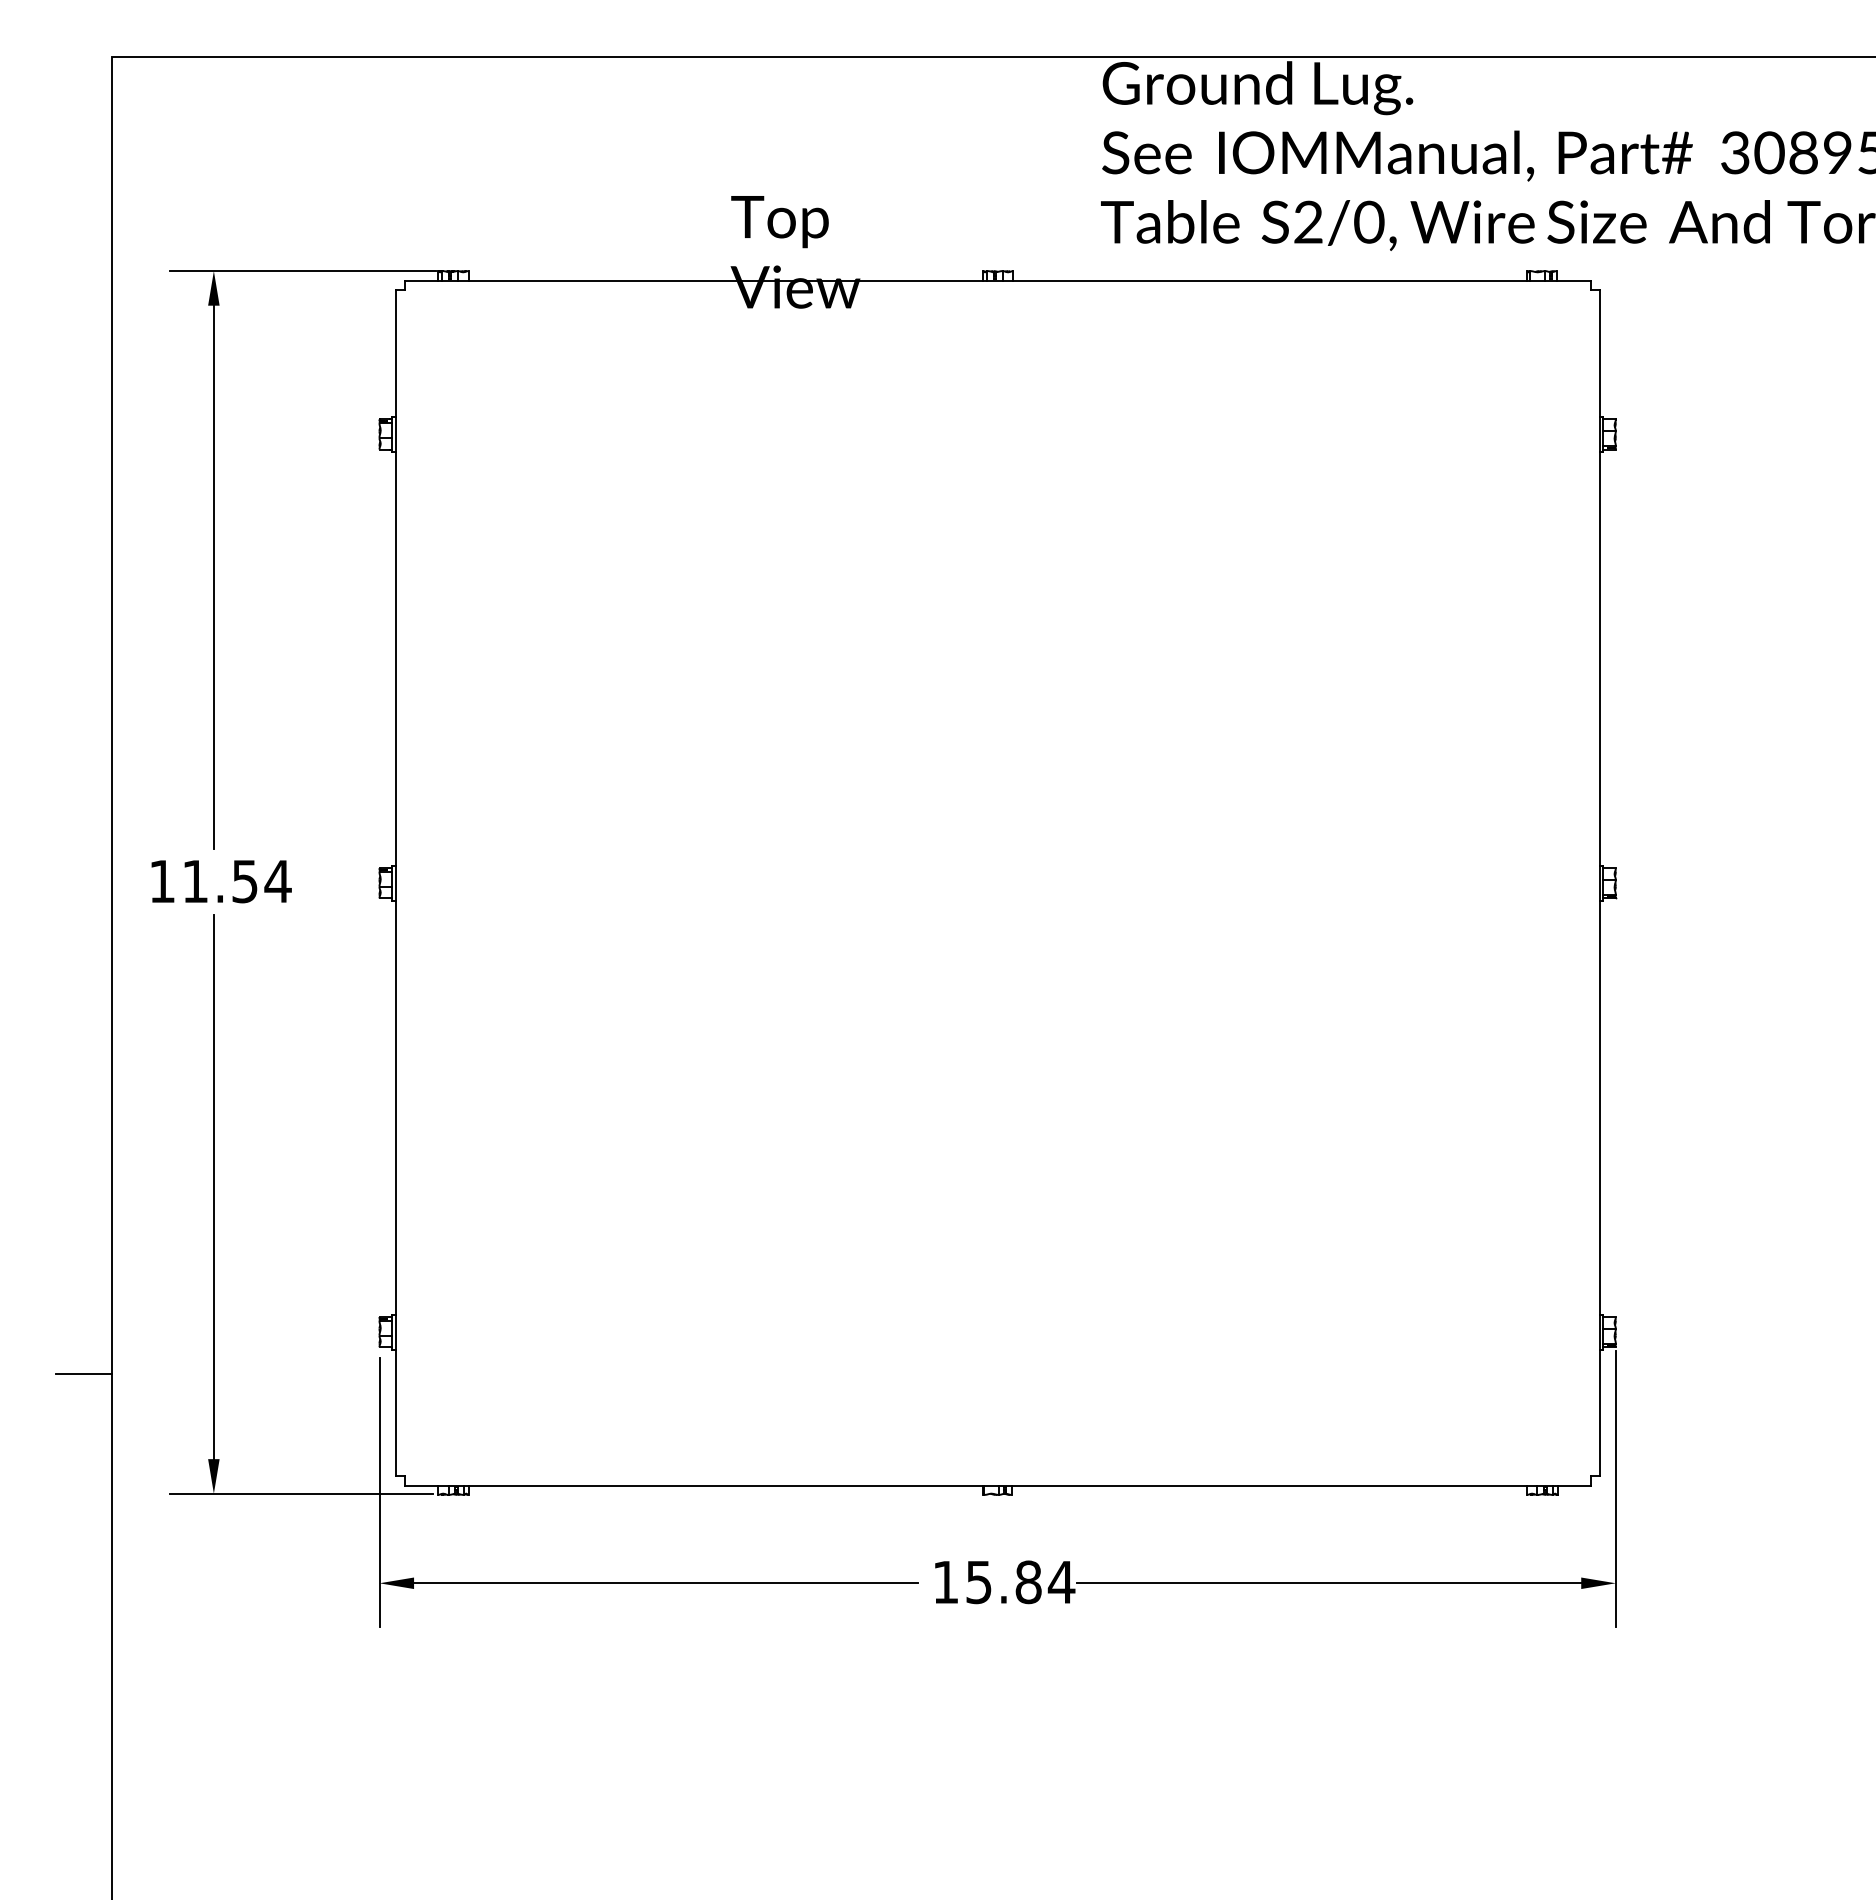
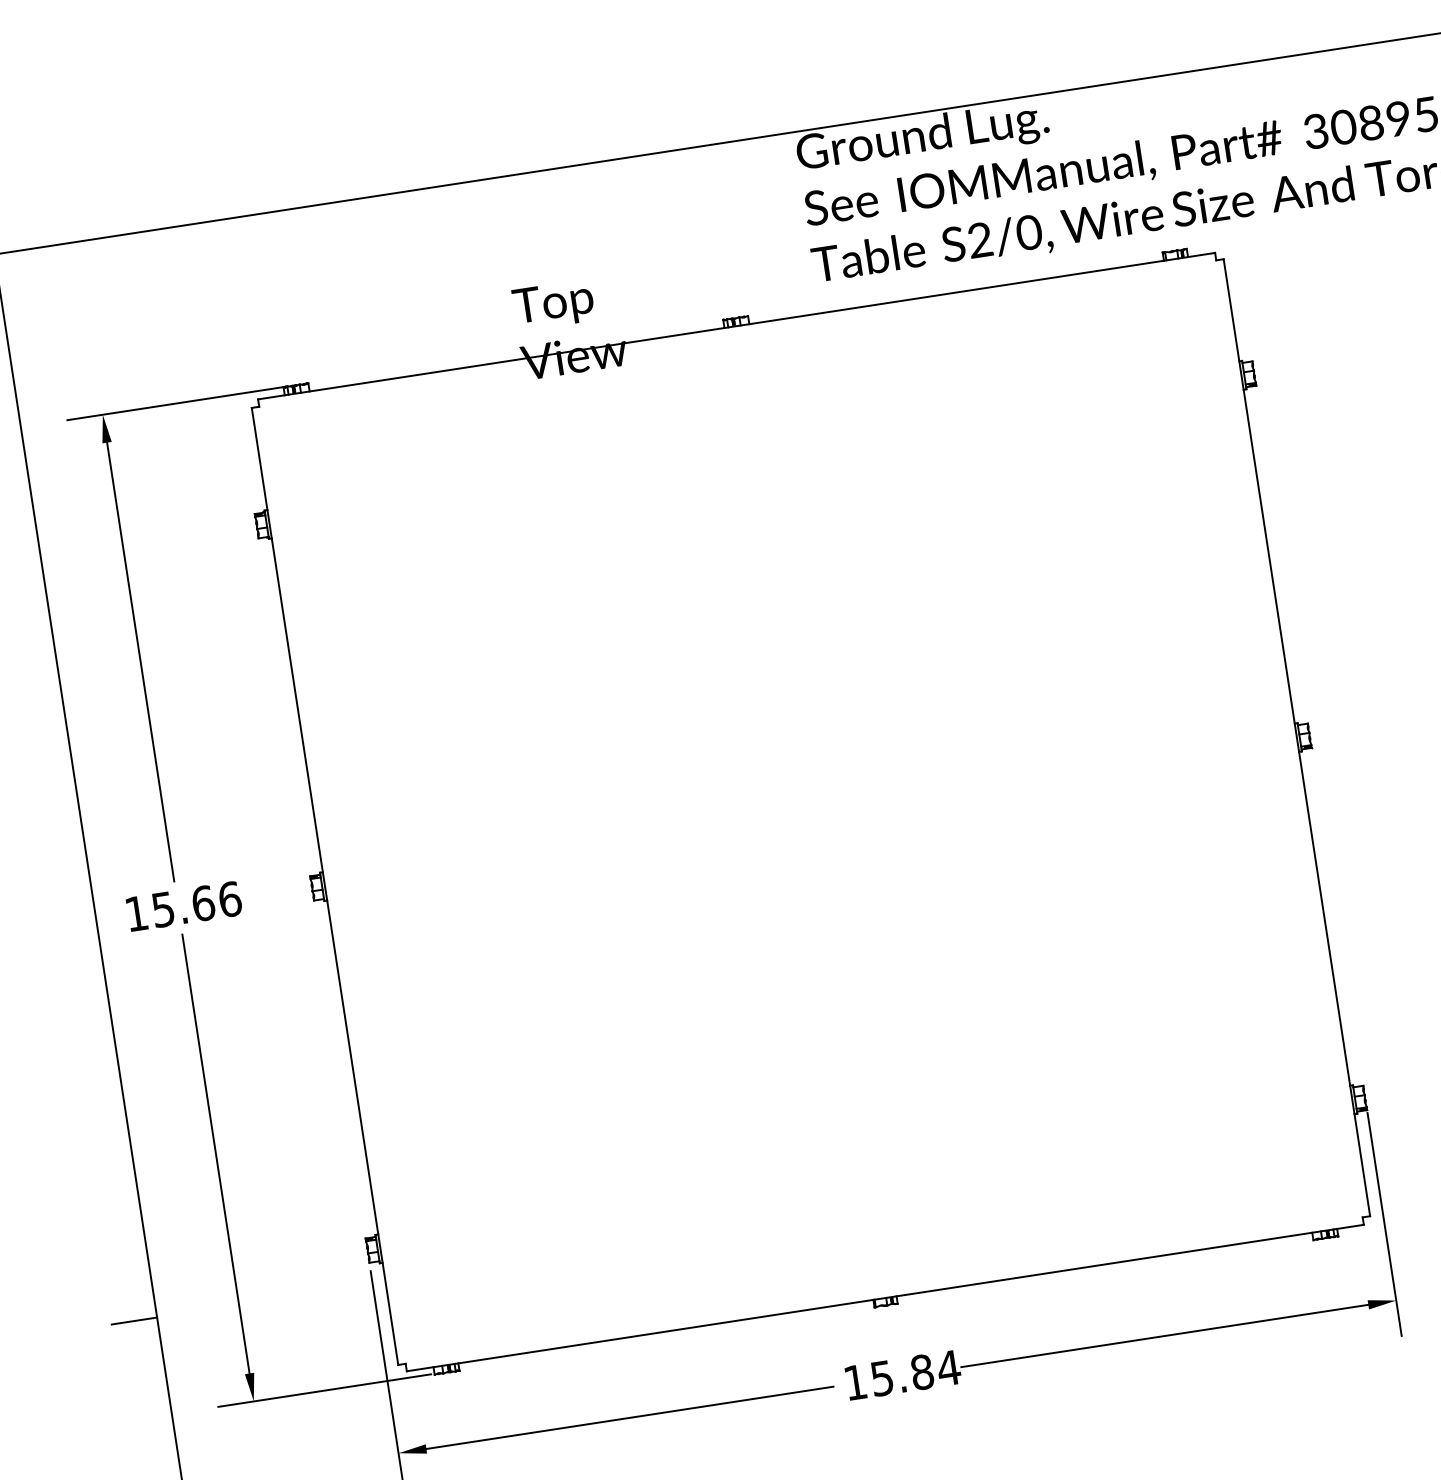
text: (237, 881) -> (197, 904), 11.54 -> 15.66

